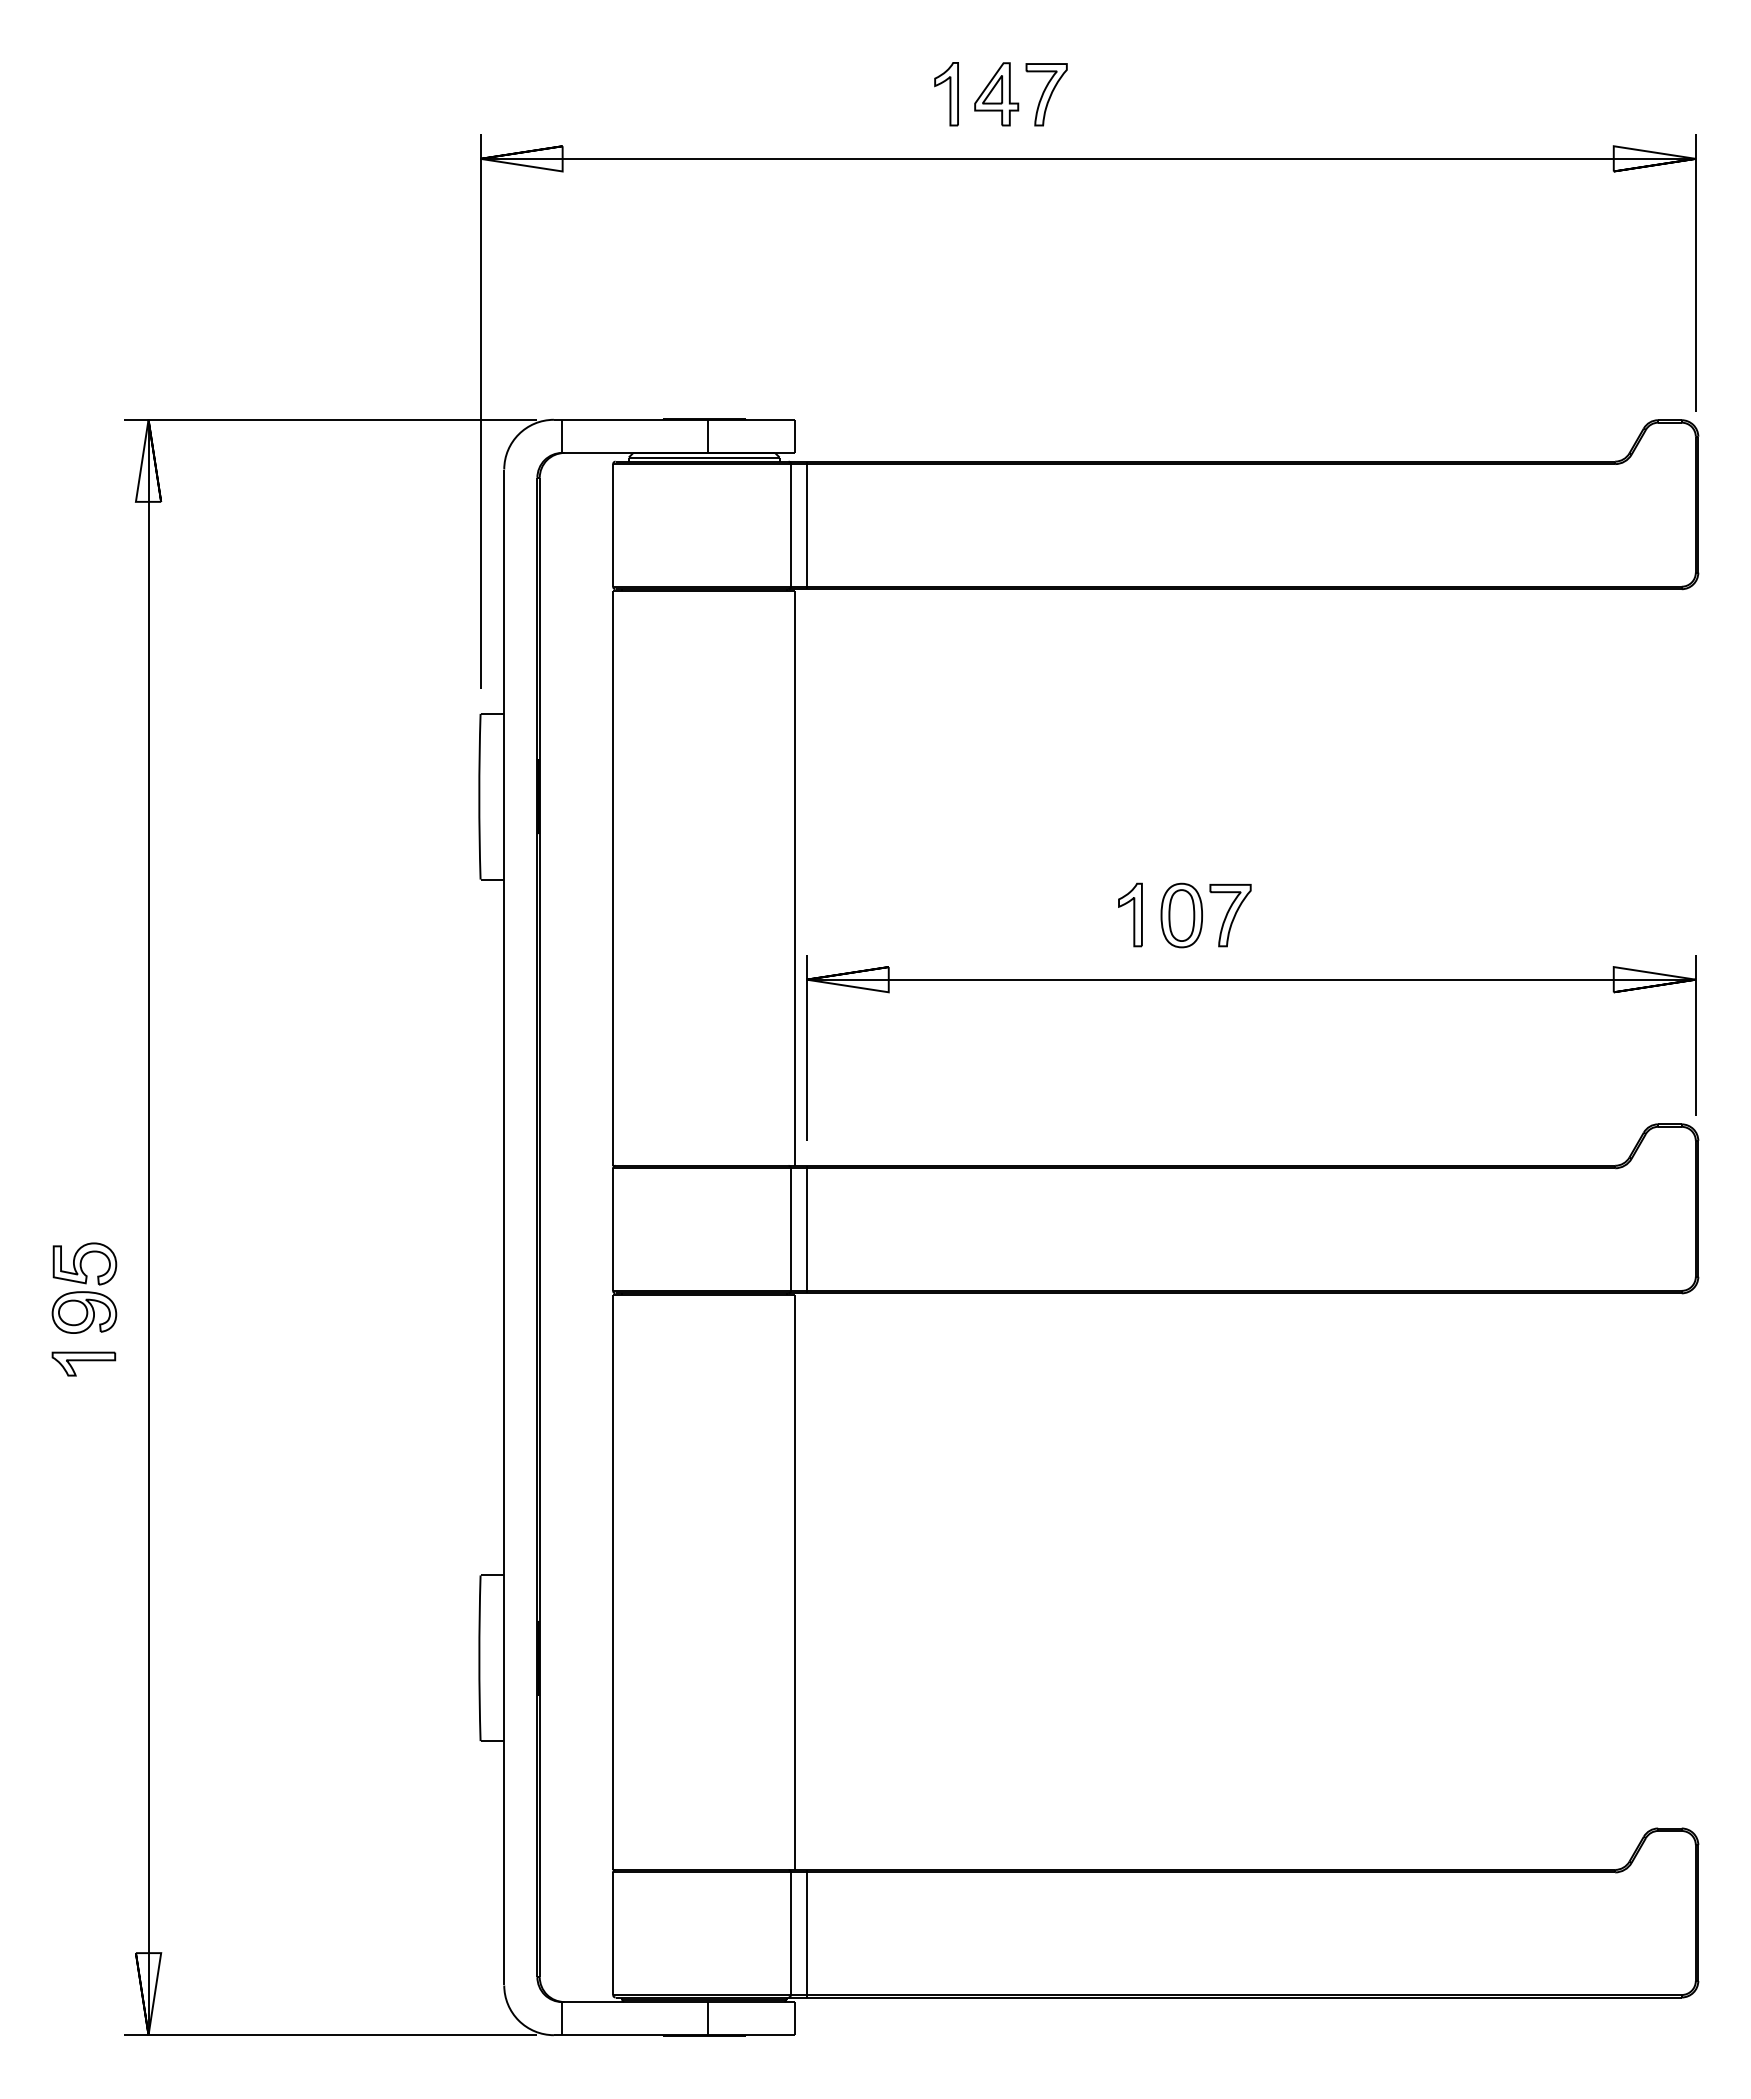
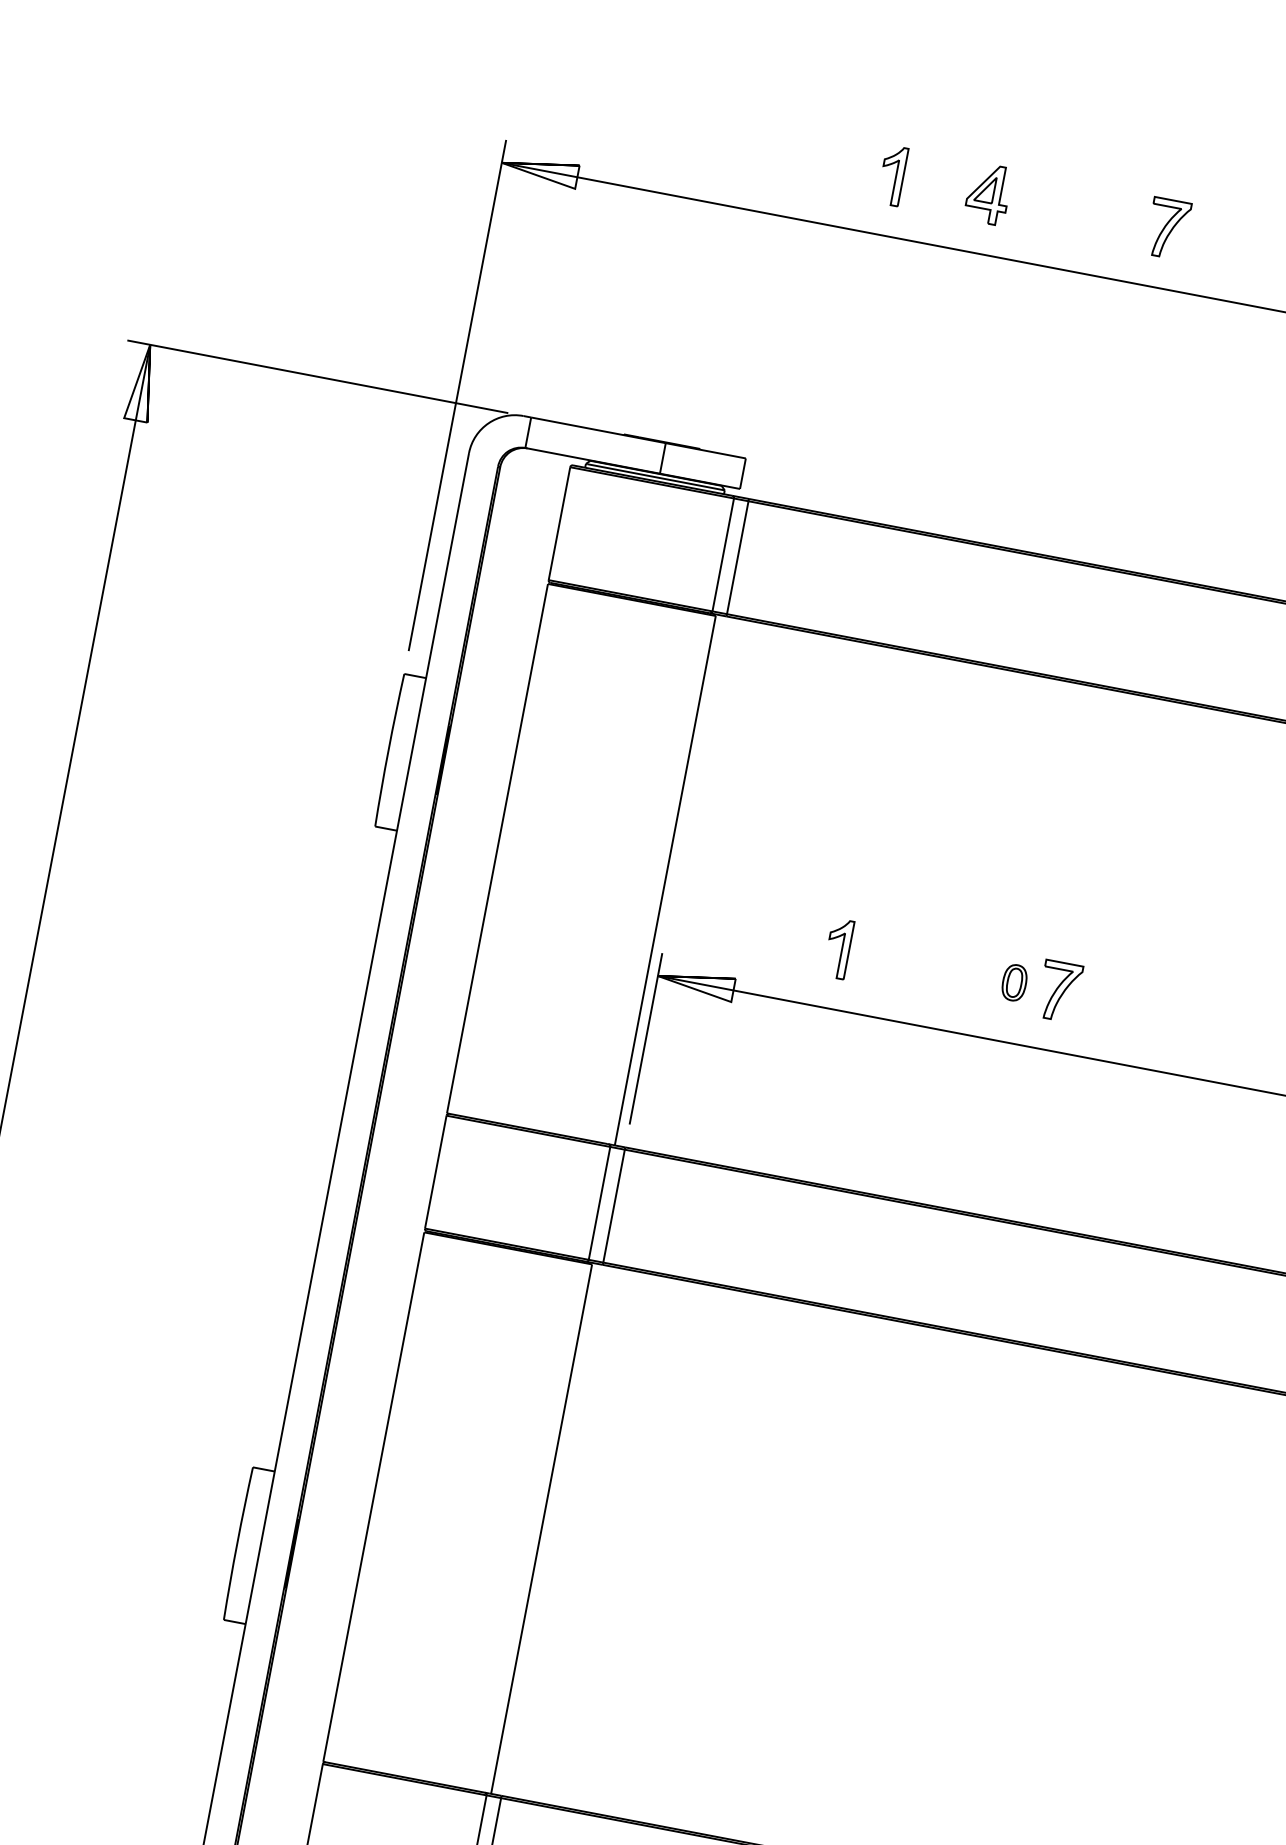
part: (946, 94) -> (892, 175), moved
part: (1046, 94) -> (1167, 228), moved
part: (1130, 914) -> (838, 948), moved
part: (1181, 915) -> (1014, 982), size x0.6

